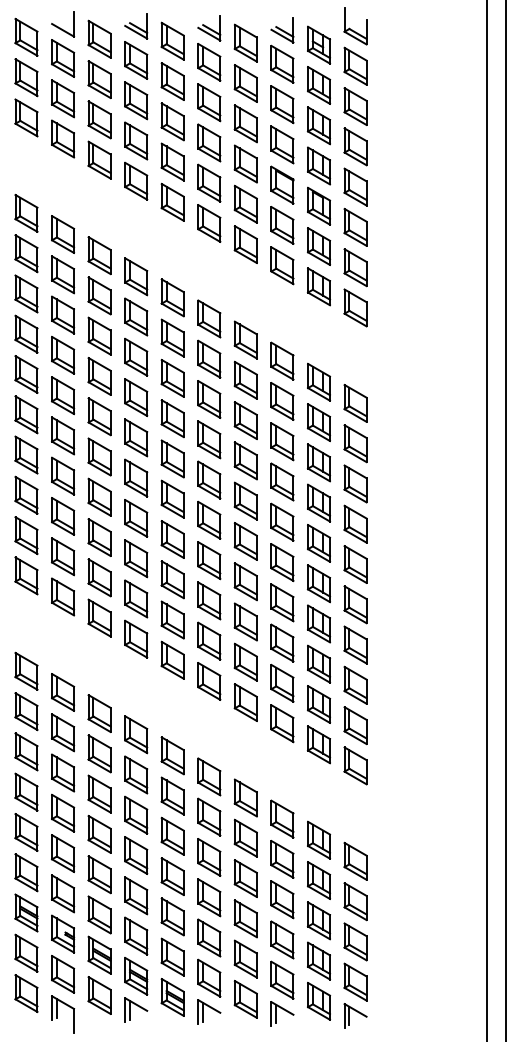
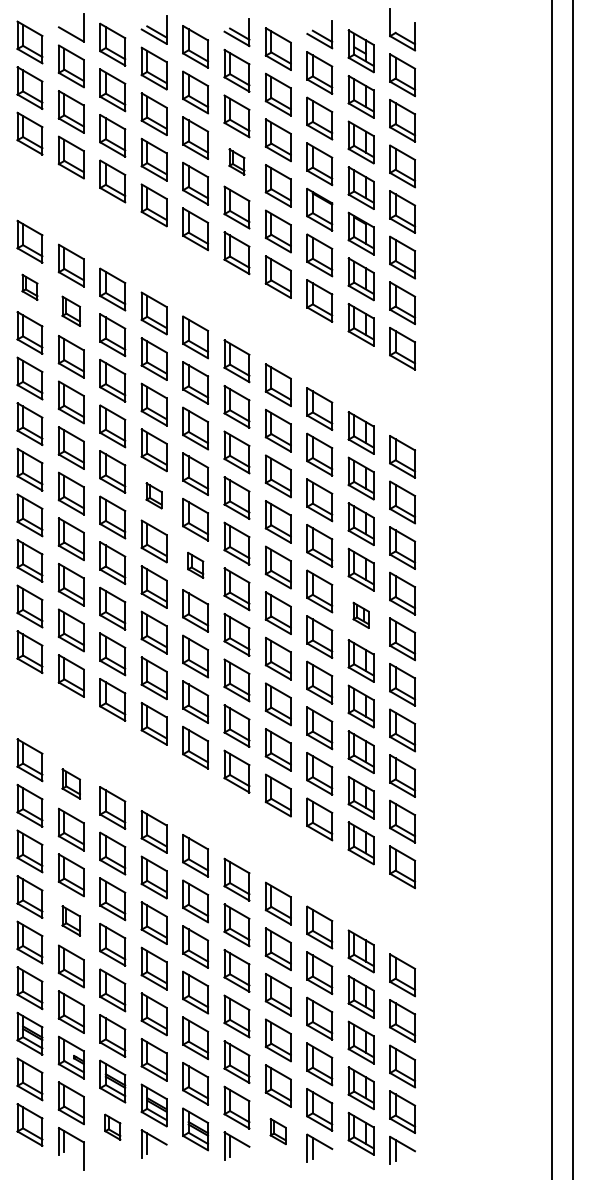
part: (208, 142) -> (236, 161), size x0.6
part: (26, 253) -> (29, 287), size x0.6
part: (62, 275) -> (70, 311), size x0.7
part: (135, 437) -> (153, 495), size x0.6
part: (172, 499) -> (195, 565), size x0.6
part: (318, 543) -> (360, 615), size x0.6
part: (62, 691) -> (70, 783), size x0.7
part: (62, 812) -> (70, 920), size x0.7
part: (99, 995) -> (112, 1127), size x0.6
part: (245, 999) -> (277, 1131), size x0.6

